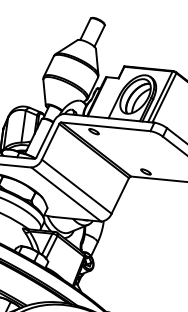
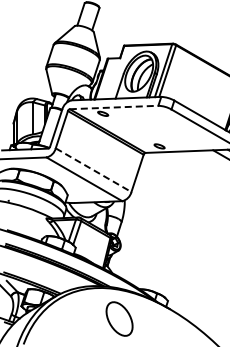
line: (106, 126) -> (114, 107), solid -> dashed
line: (76, 186) -> (93, 170), solid -> dashed

